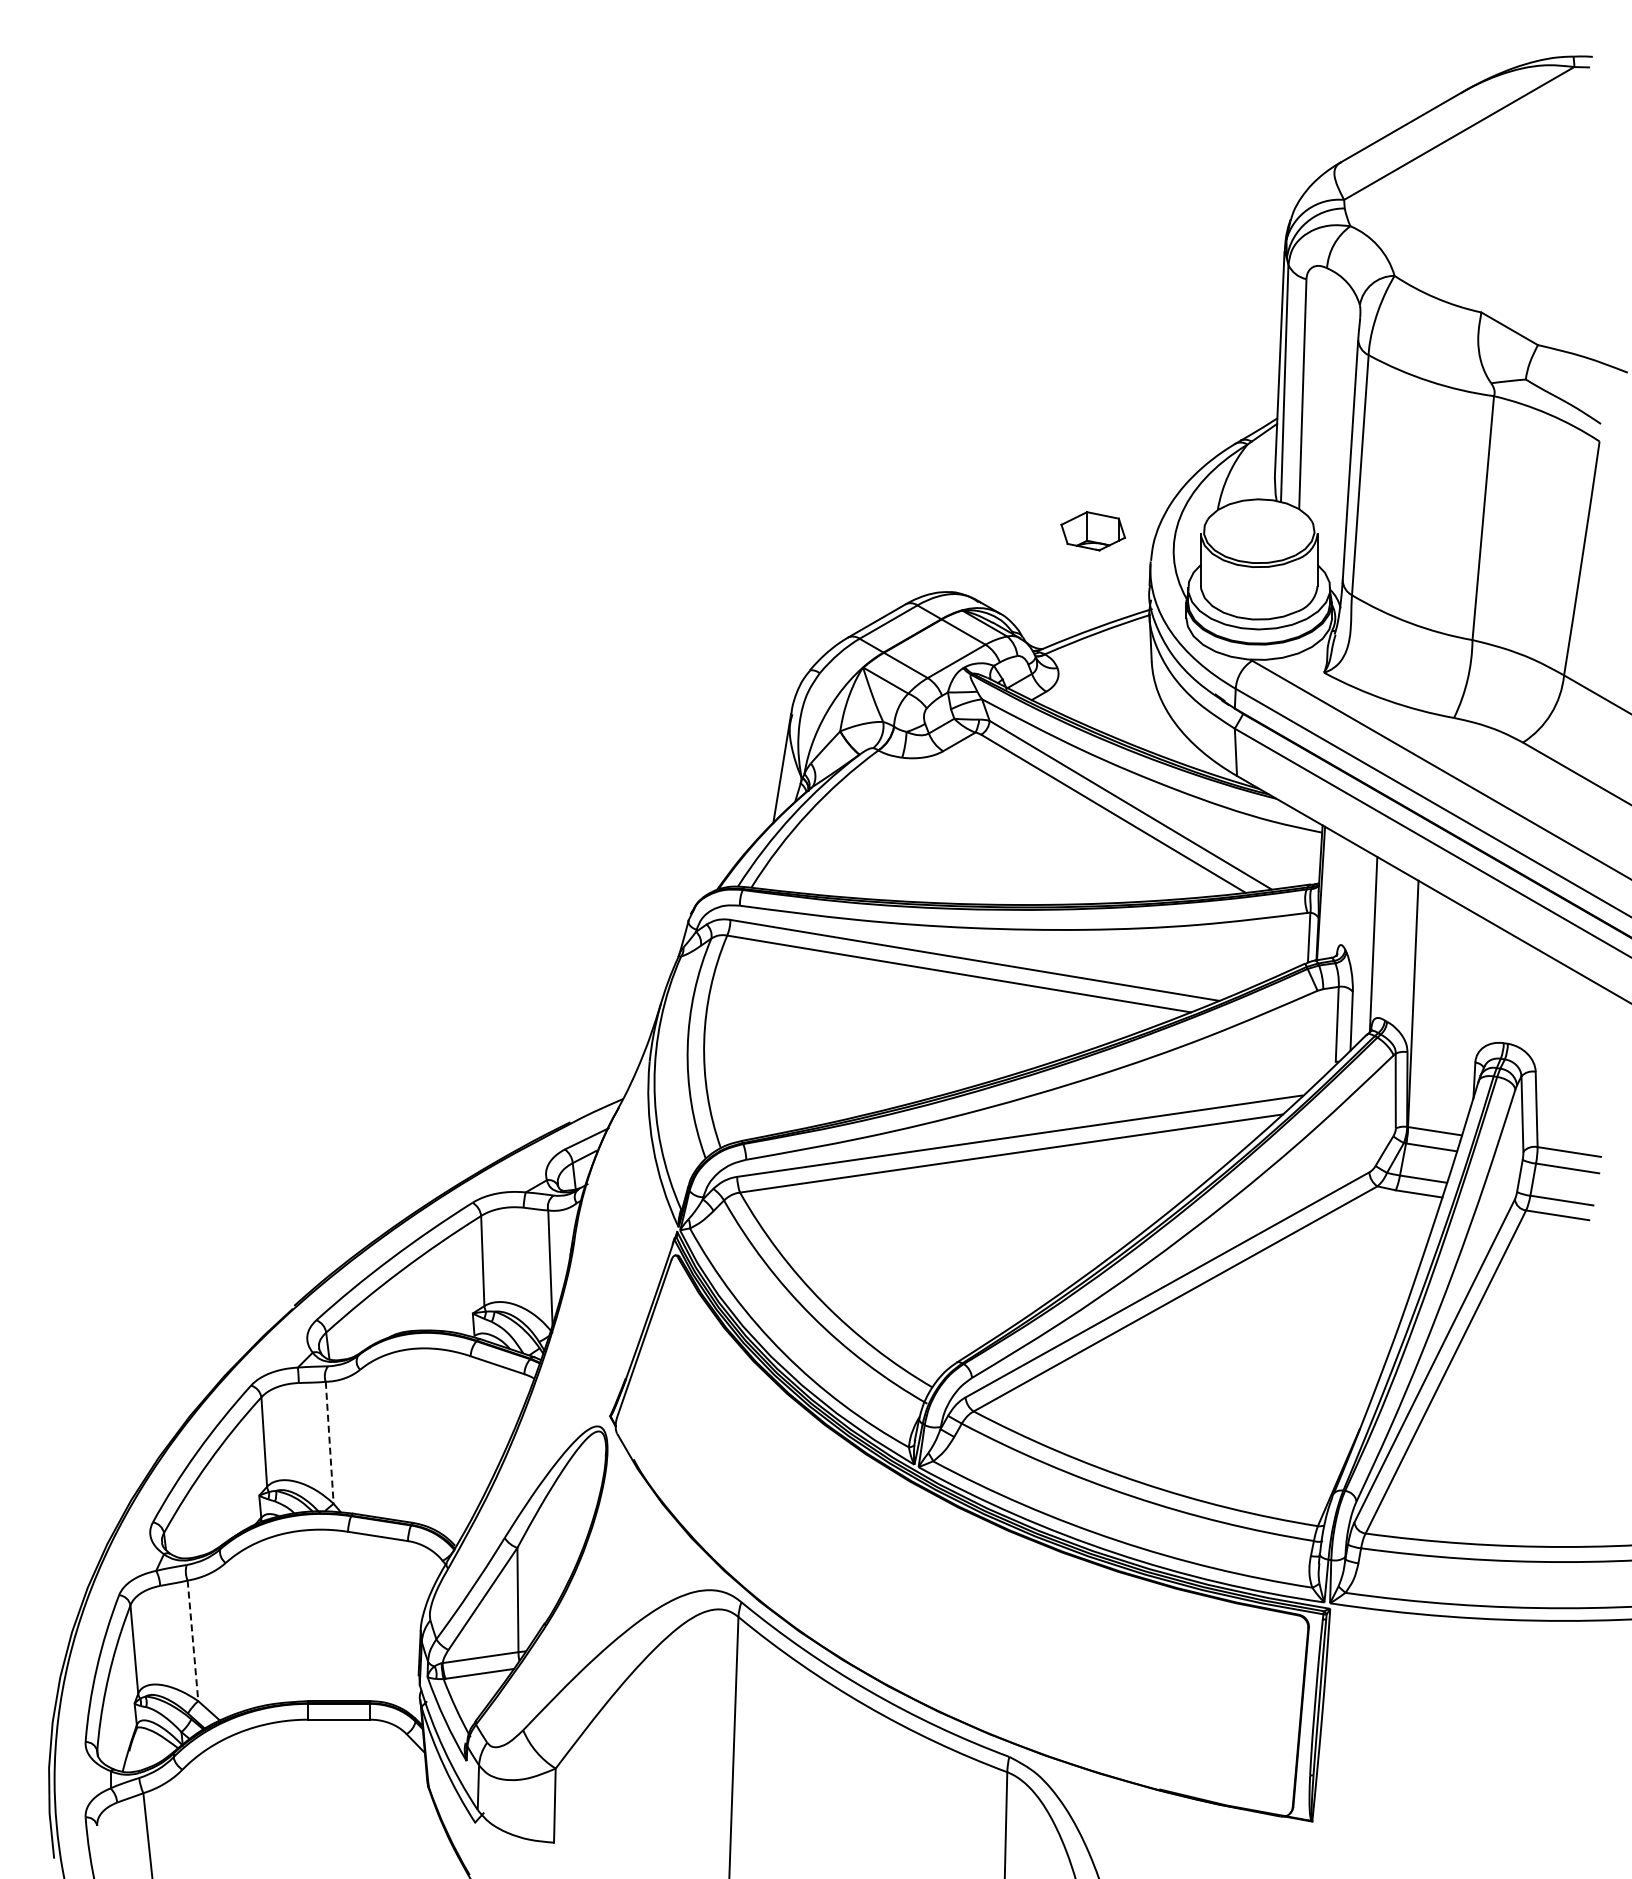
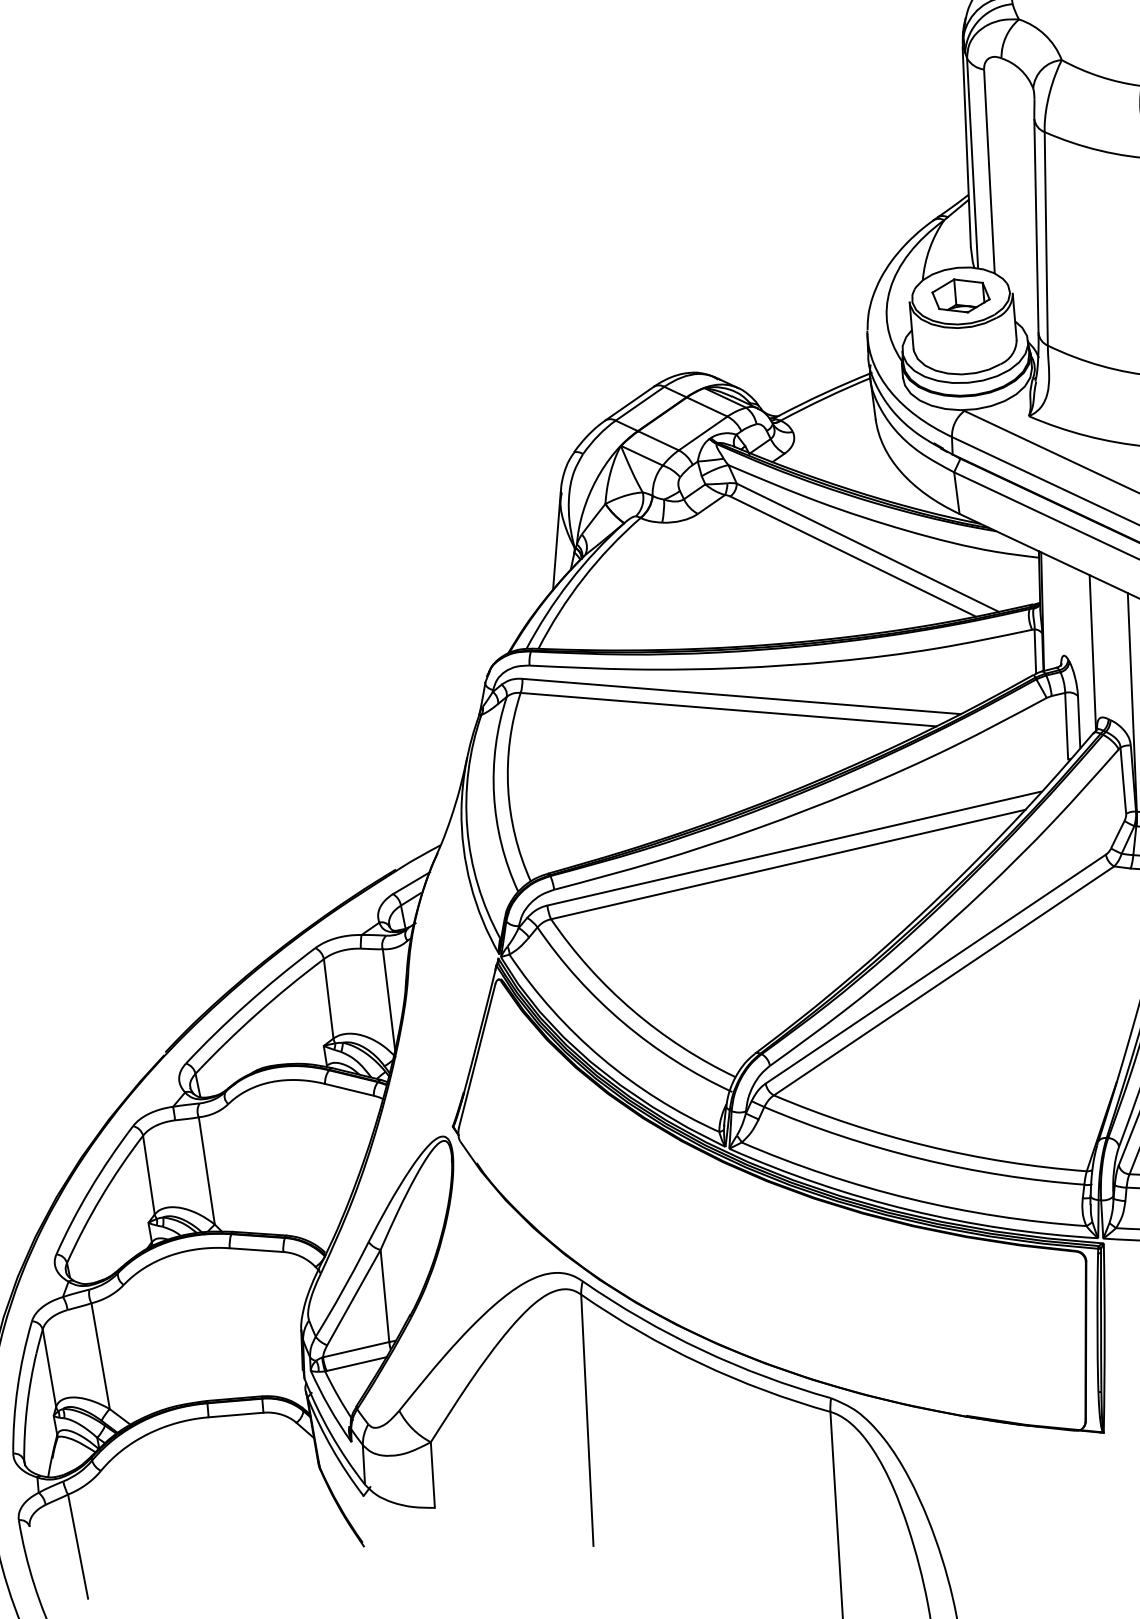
part: (1093, 531) -> (961, 296), moved
line: (329, 1443) -> (206, 1171), dashed -> solid
line: (192, 1640) -> (100, 1355), dashed -> solid

